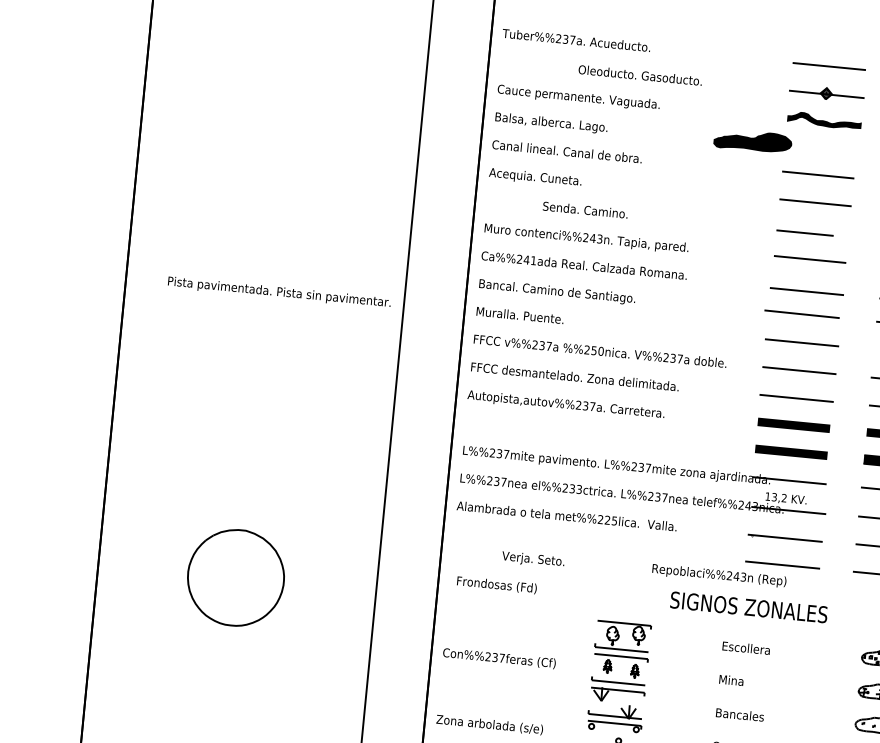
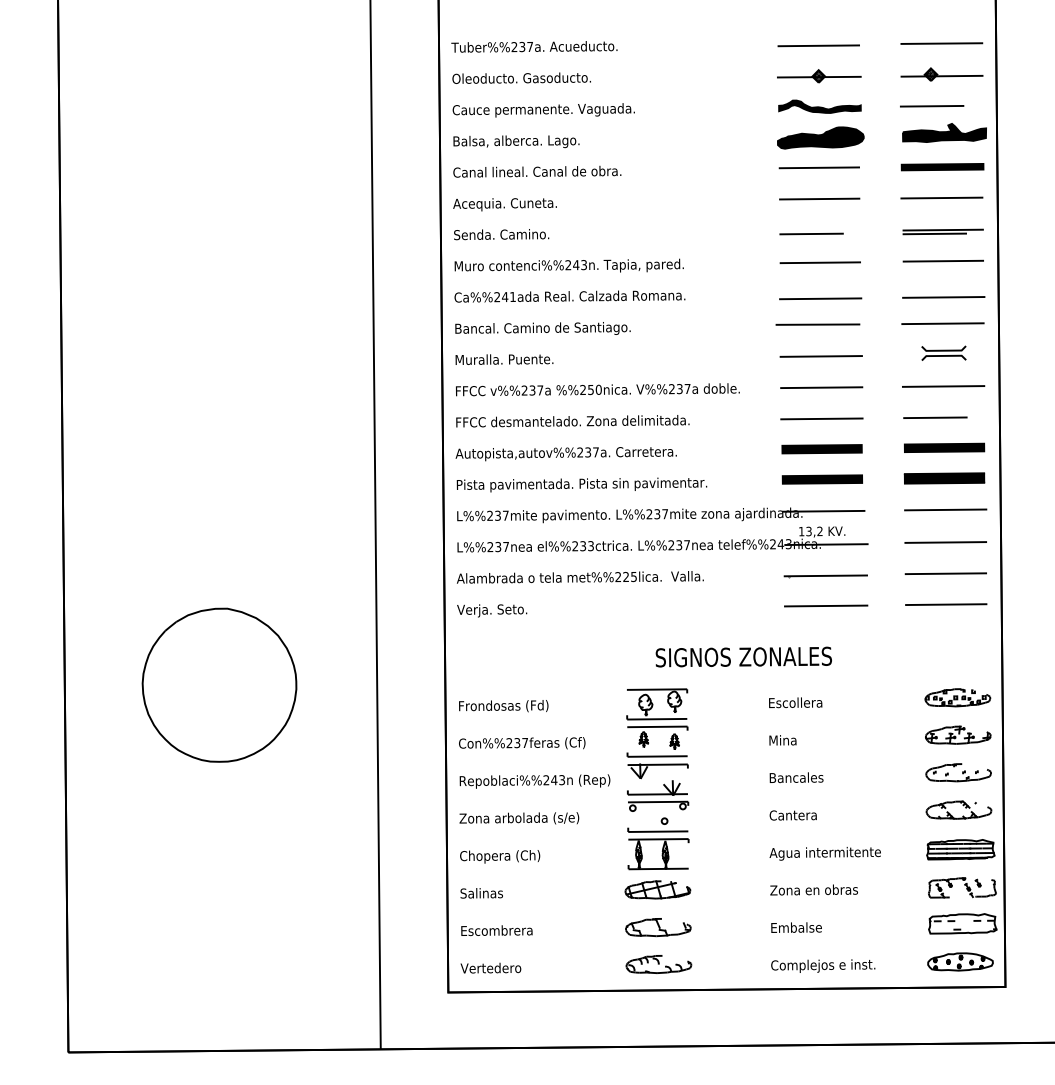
text: (640, 74) -> (521, 77), moved
part: (752, 140) -> (820, 137), moved
text: (585, 210) -> (501, 234), moved
text: (279, 292) -> (581, 484), moved
text: (533, 559) -> (492, 610), moved
text: (718, 575) -> (534, 781), moved
part: (236, 577) -> (219, 684), size x1.43
text: (496, 585) -> (503, 706), moved
text: (748, 606) -> (743, 656), moved

